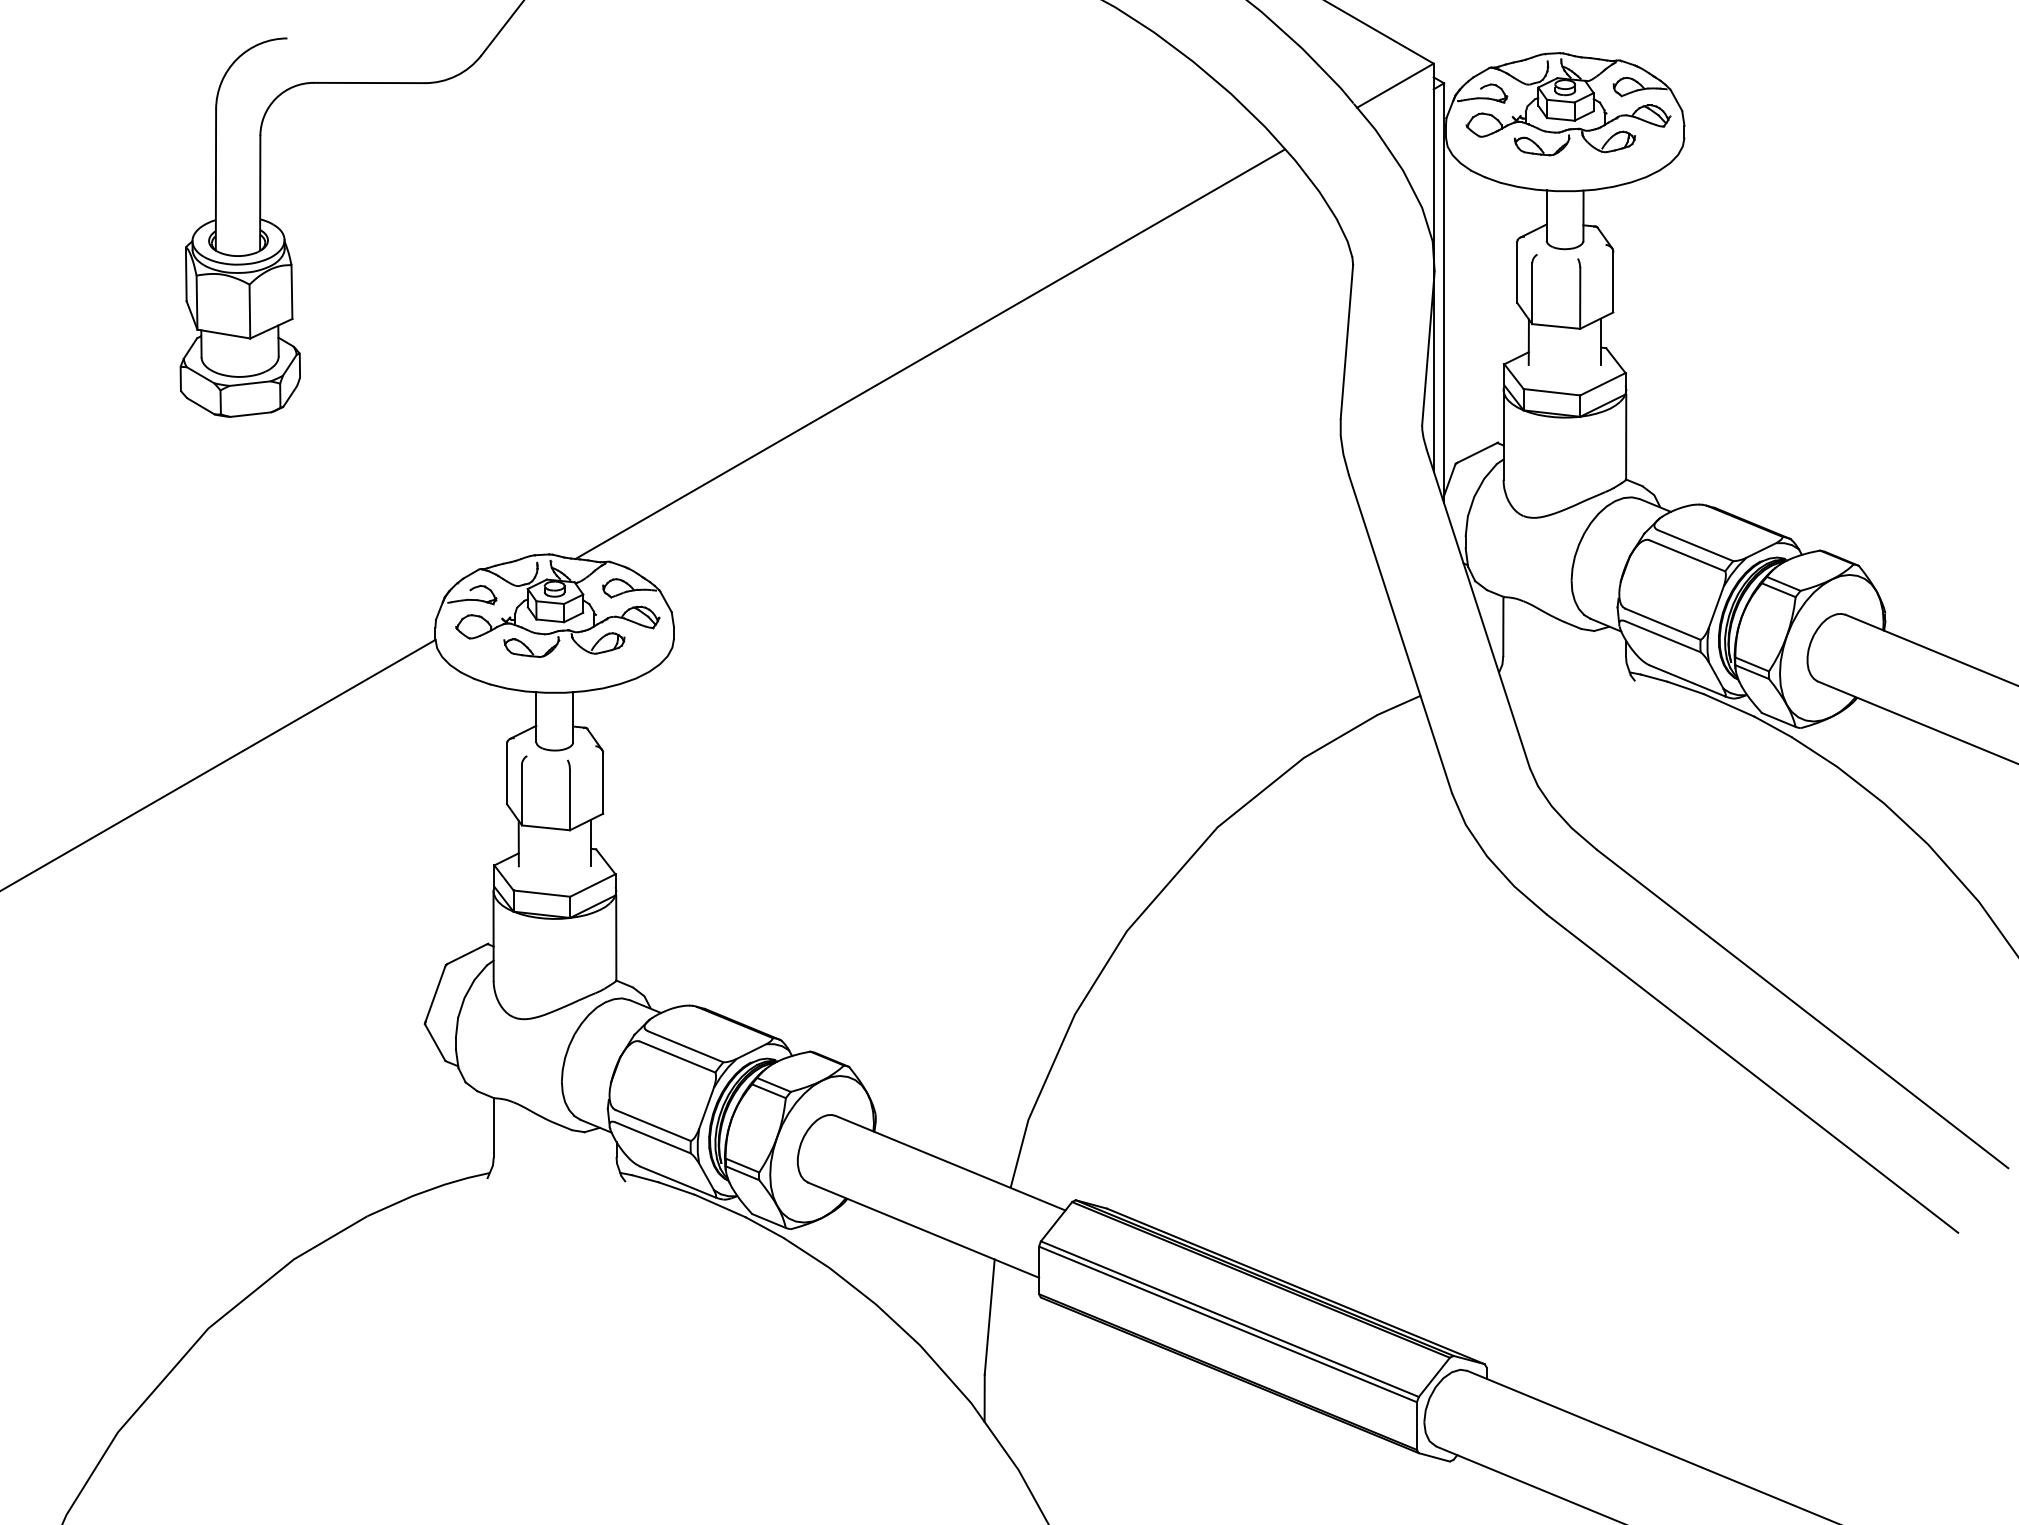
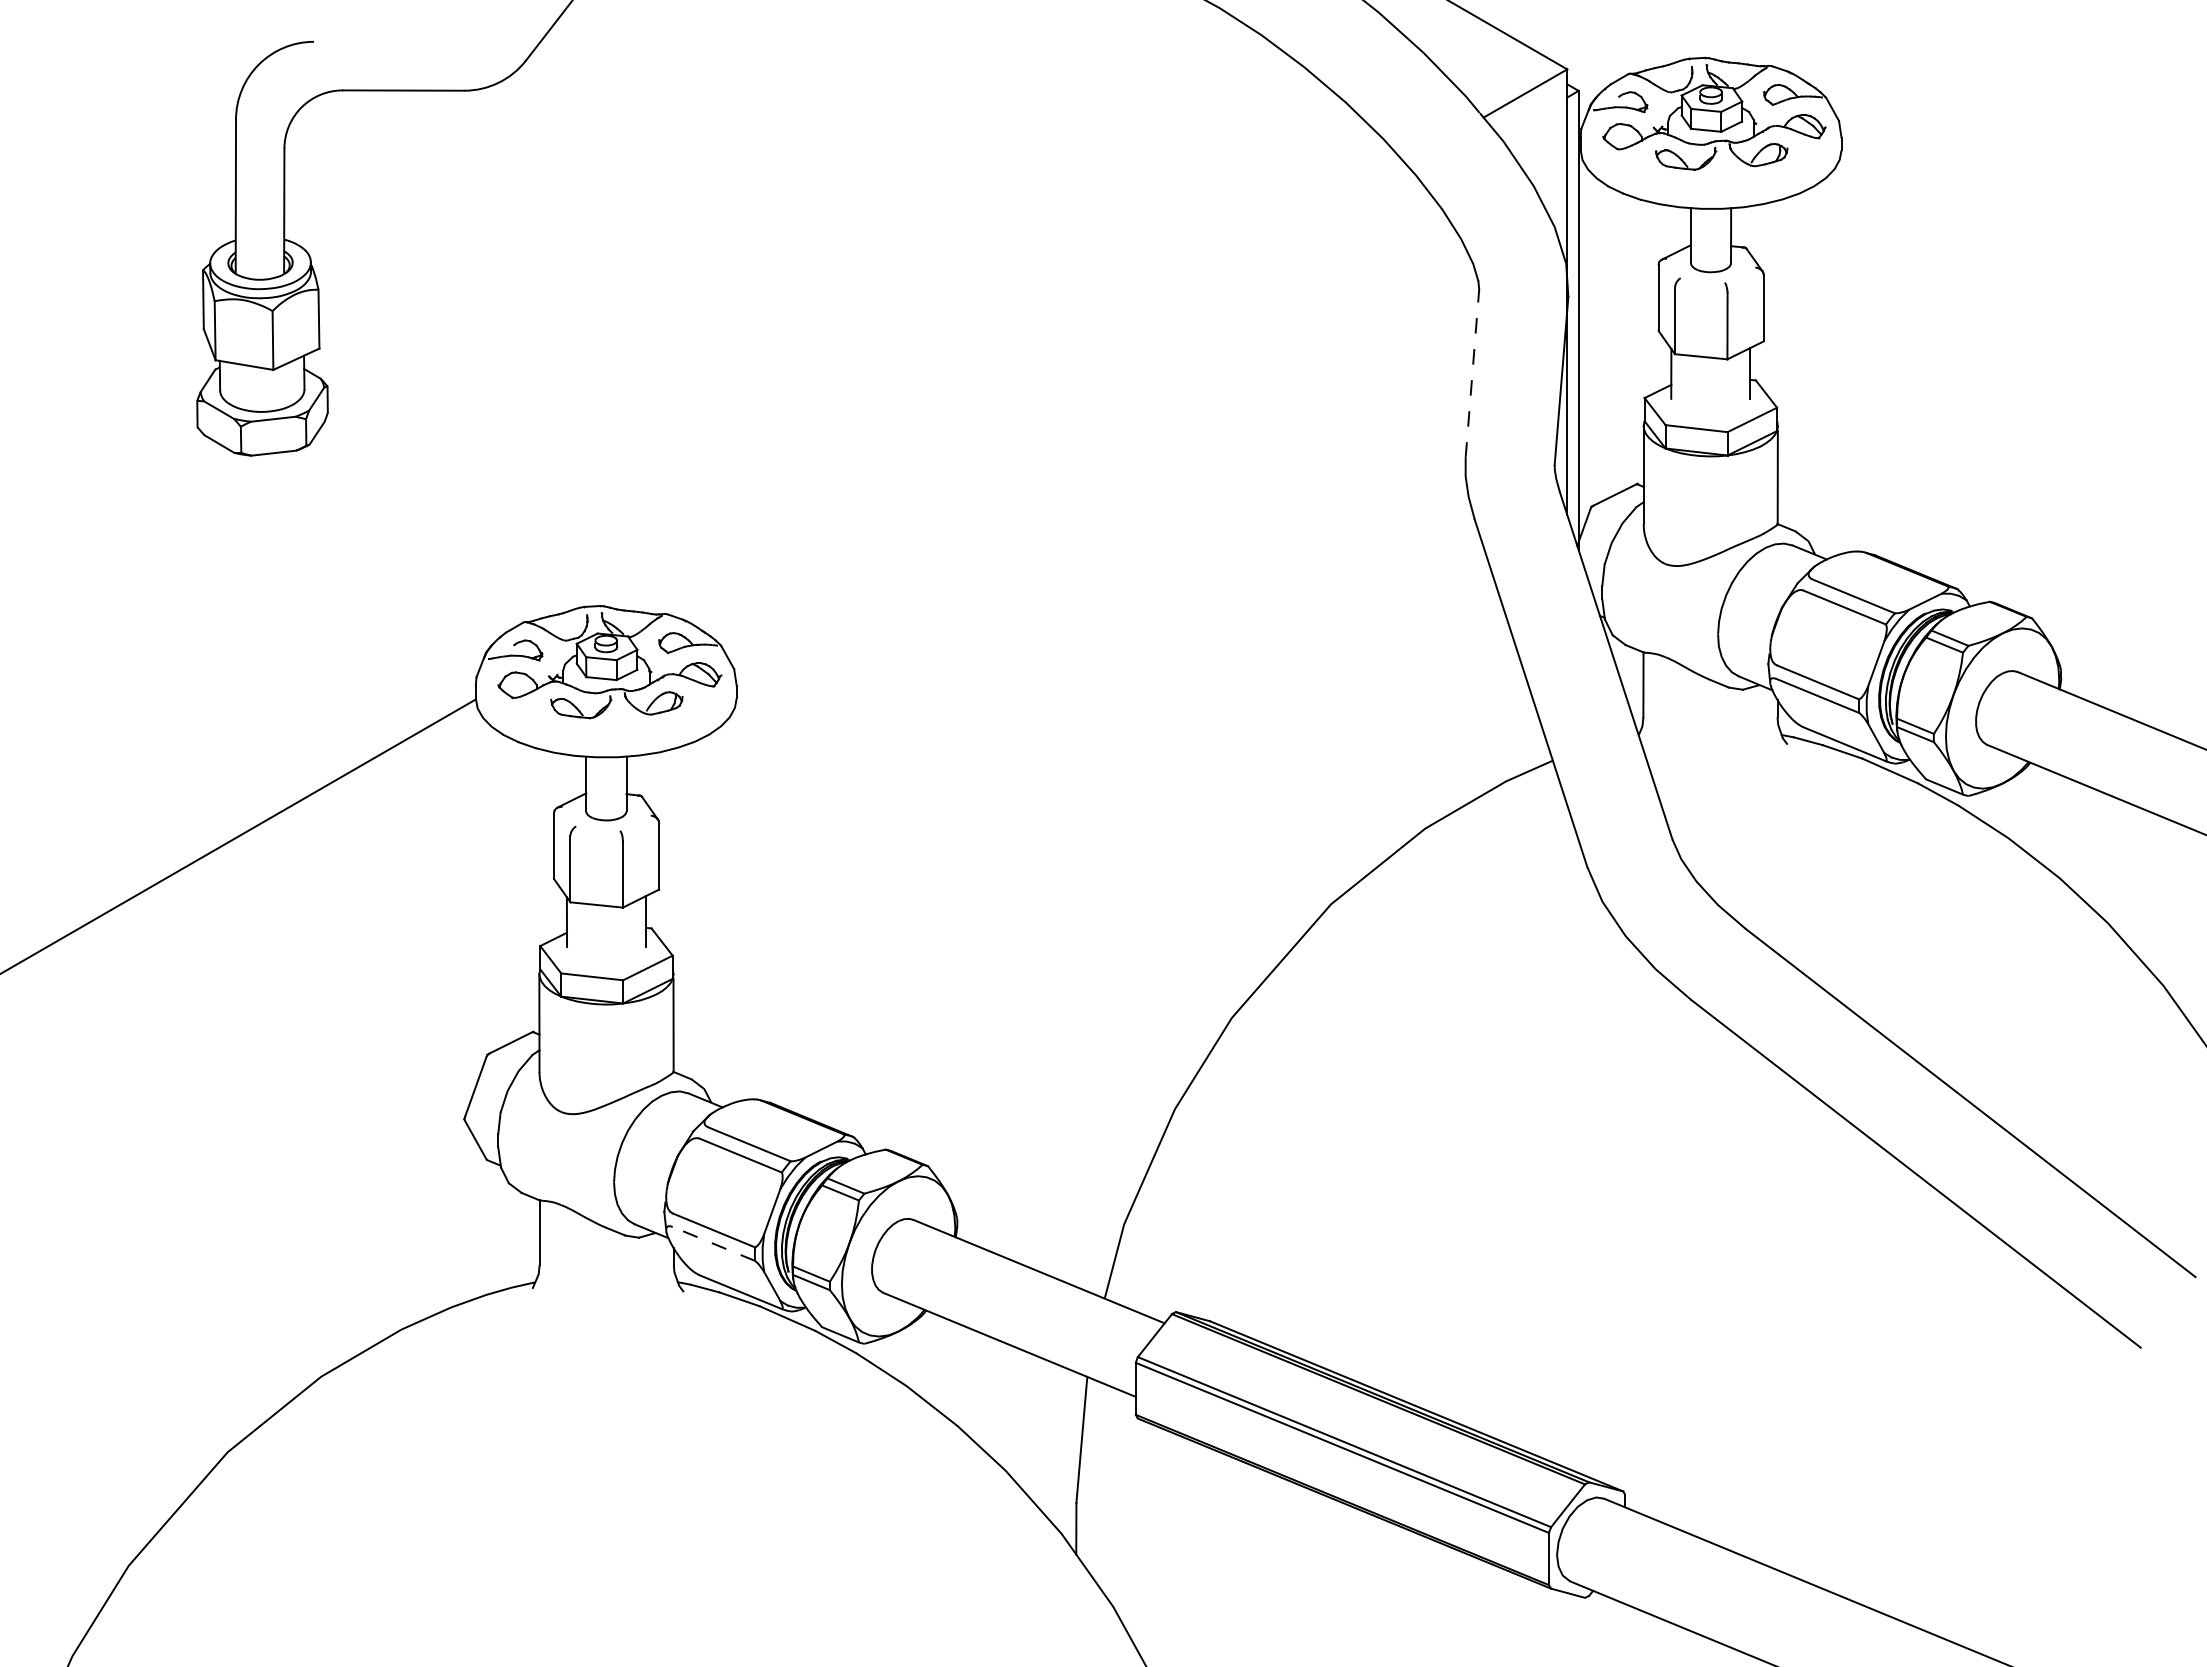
line: (1346, 341) -> (1472, 373), solid -> dashed
line: (929, 353) -> (1016, 386), removed
line: (652, 1137) -> (713, 1243), solid -> dashed

